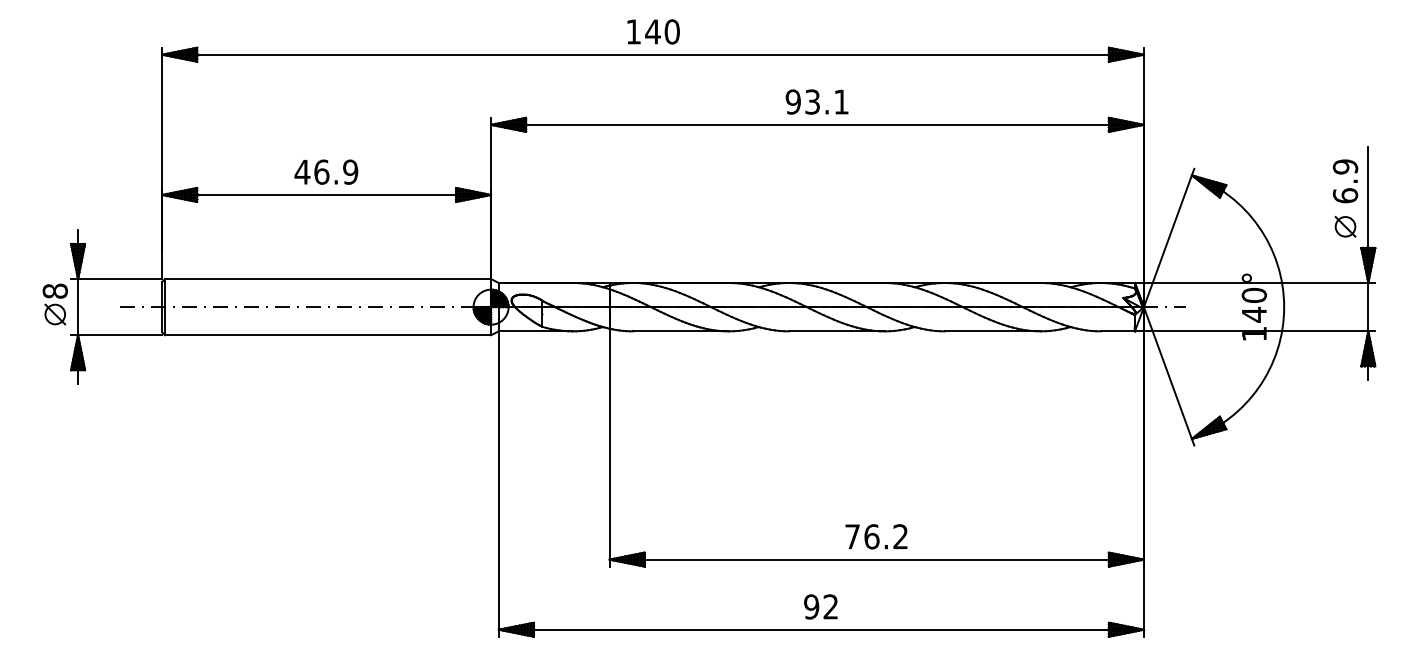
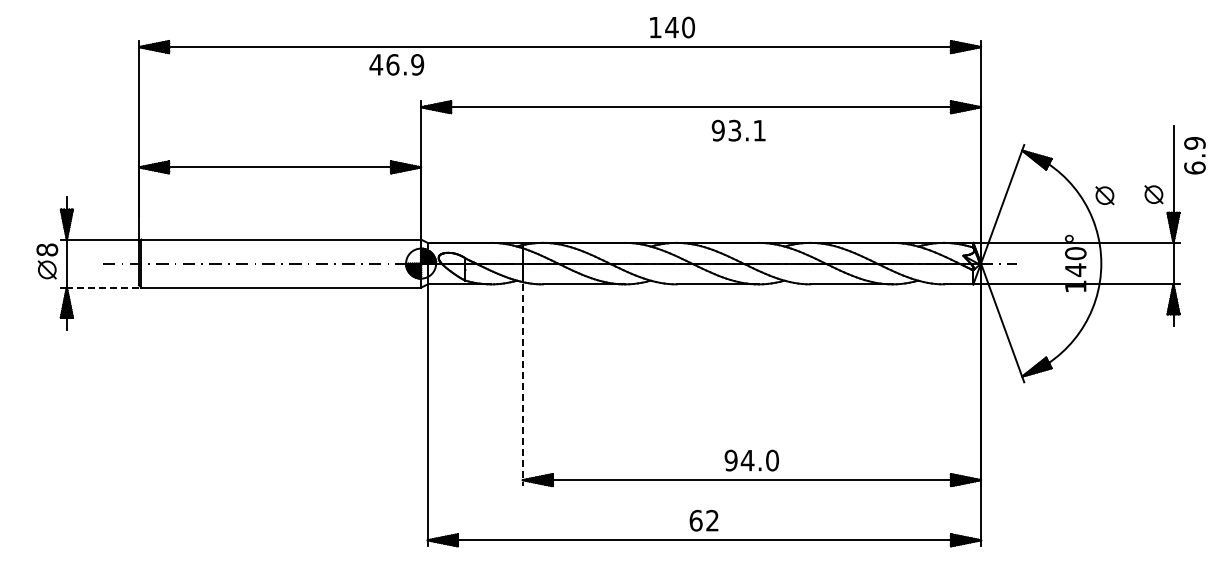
text: (653, 31) -> (672, 27), moved
text: (816, 101) -> (738, 130), moved
text: (326, 171) -> (396, 64), moved
text: (1344, 181) -> (1194, 155), moved
part: (1287, 227) -> (1104, 195), added
line: (119, 334) -> (102, 287), solid -> dashed
line: (609, 449) -> (522, 385), solid -> dashed
text: (876, 536) -> (751, 460), 76.2 -> 94.0
text: (811, 606) -> (695, 520), 92 -> 62

